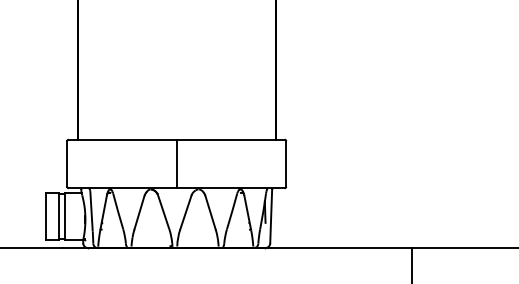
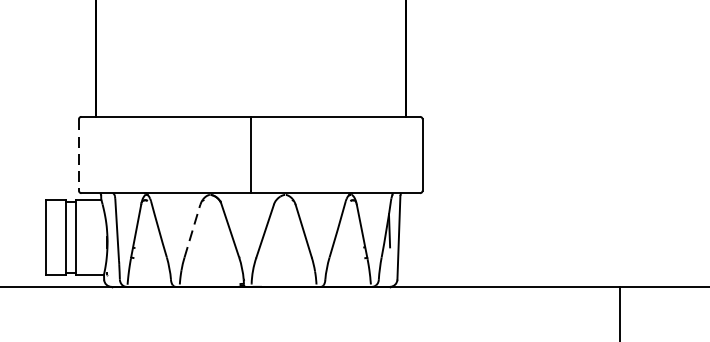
line: (67, 163) -> (79, 154), solid -> dashed
line: (139, 212) -> (192, 231), solid -> dashed

